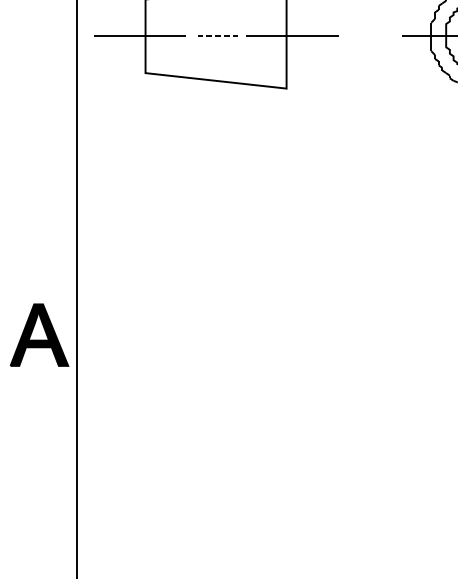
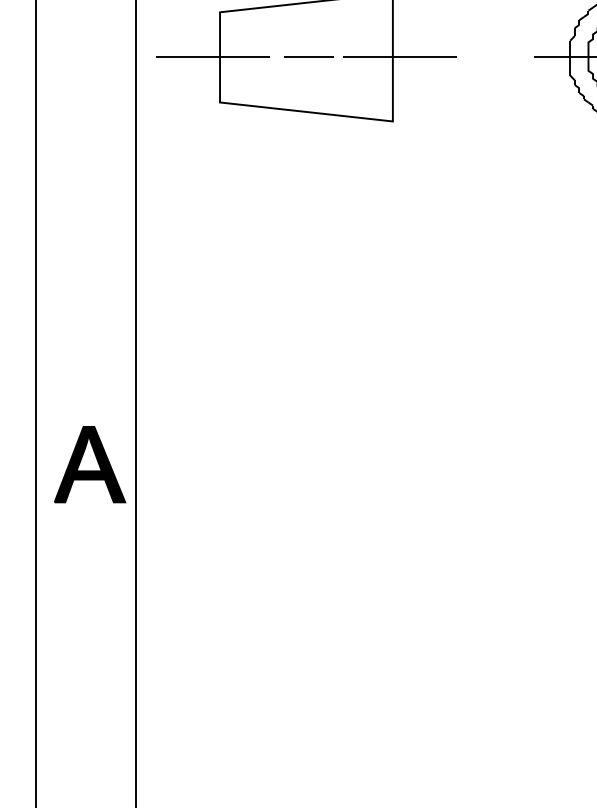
line: (218, 35) -> (309, 56), dashed -> solid
part: (39, 335) -> (90, 464), moved

